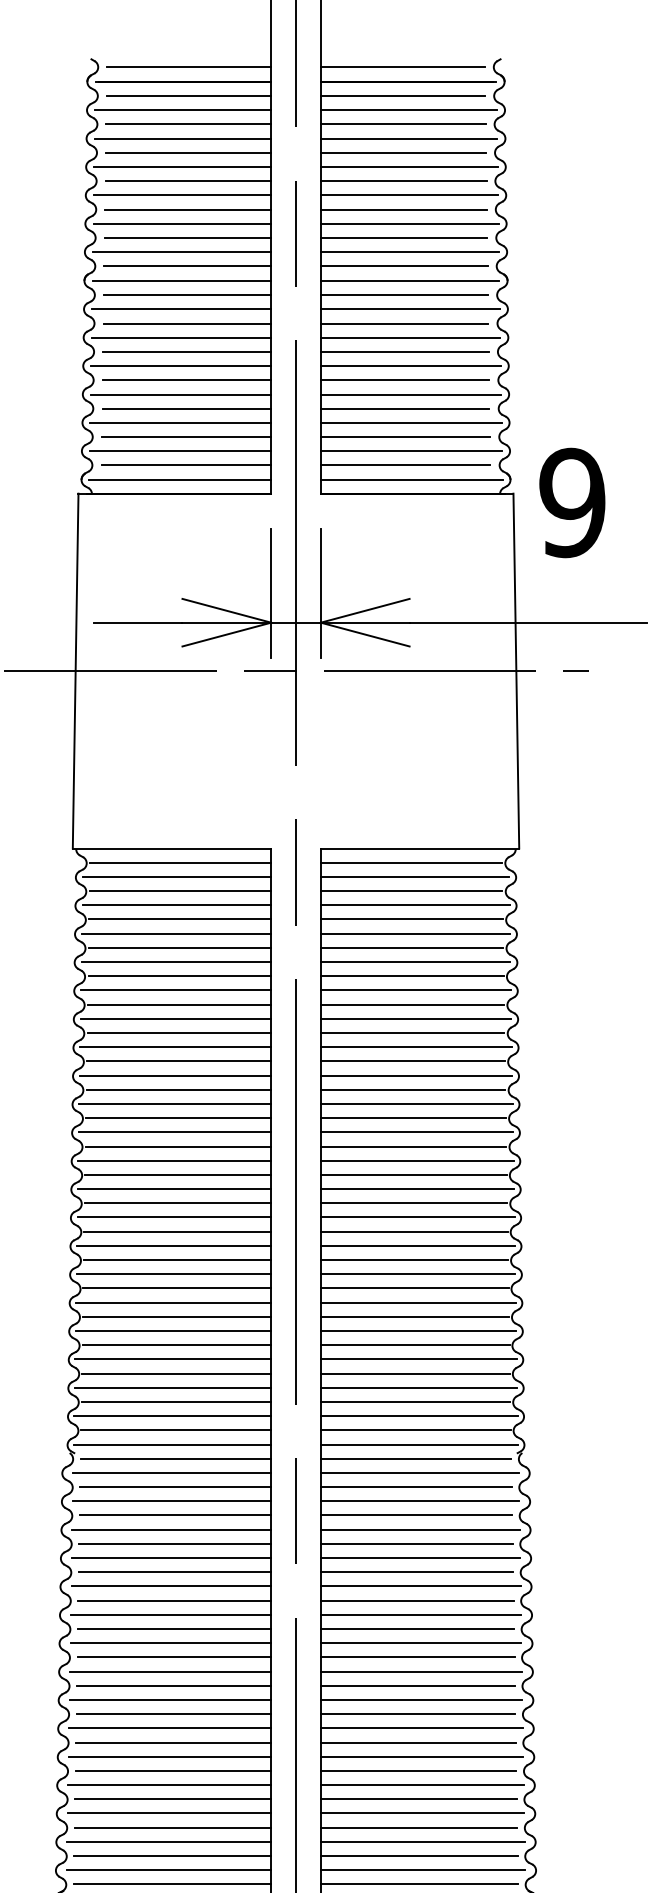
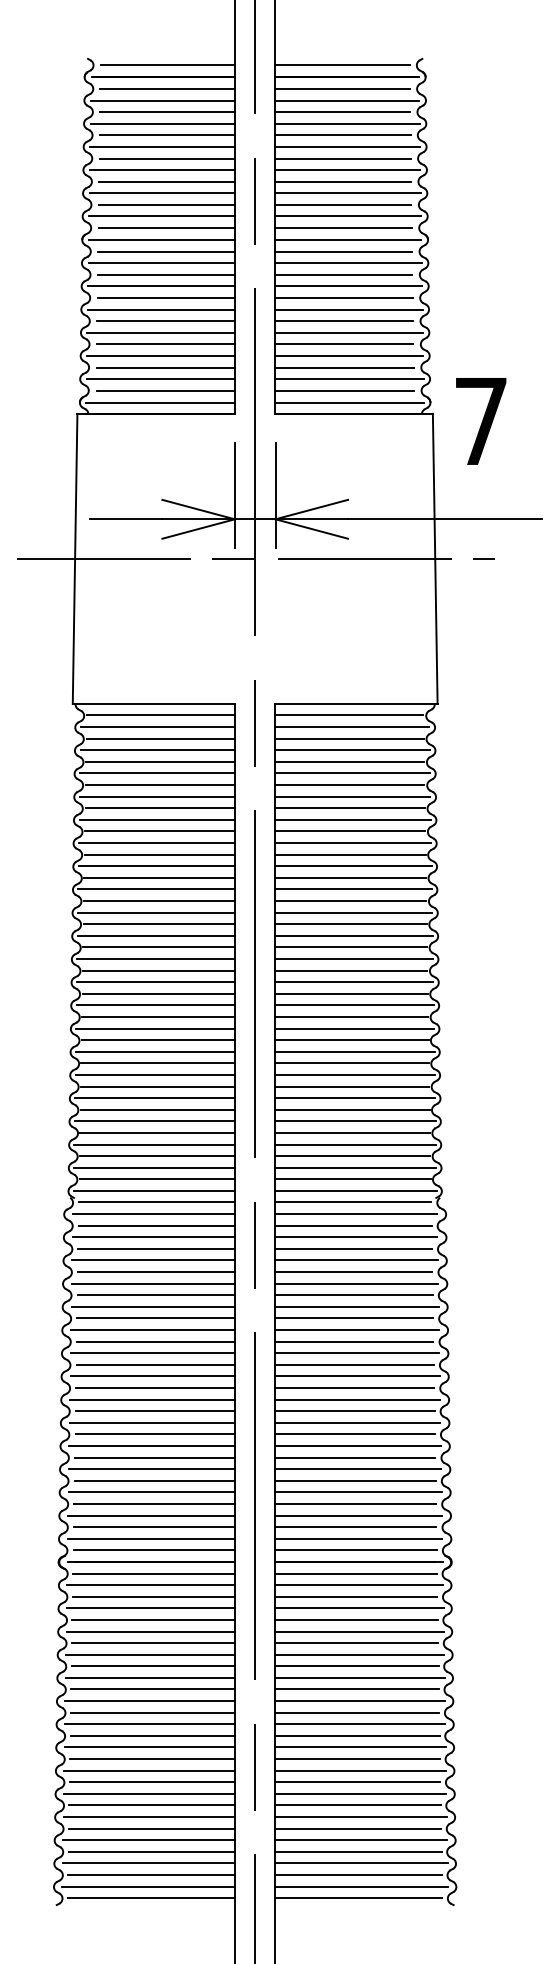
text: (571, 503) -> (480, 421), 9 -> 7

